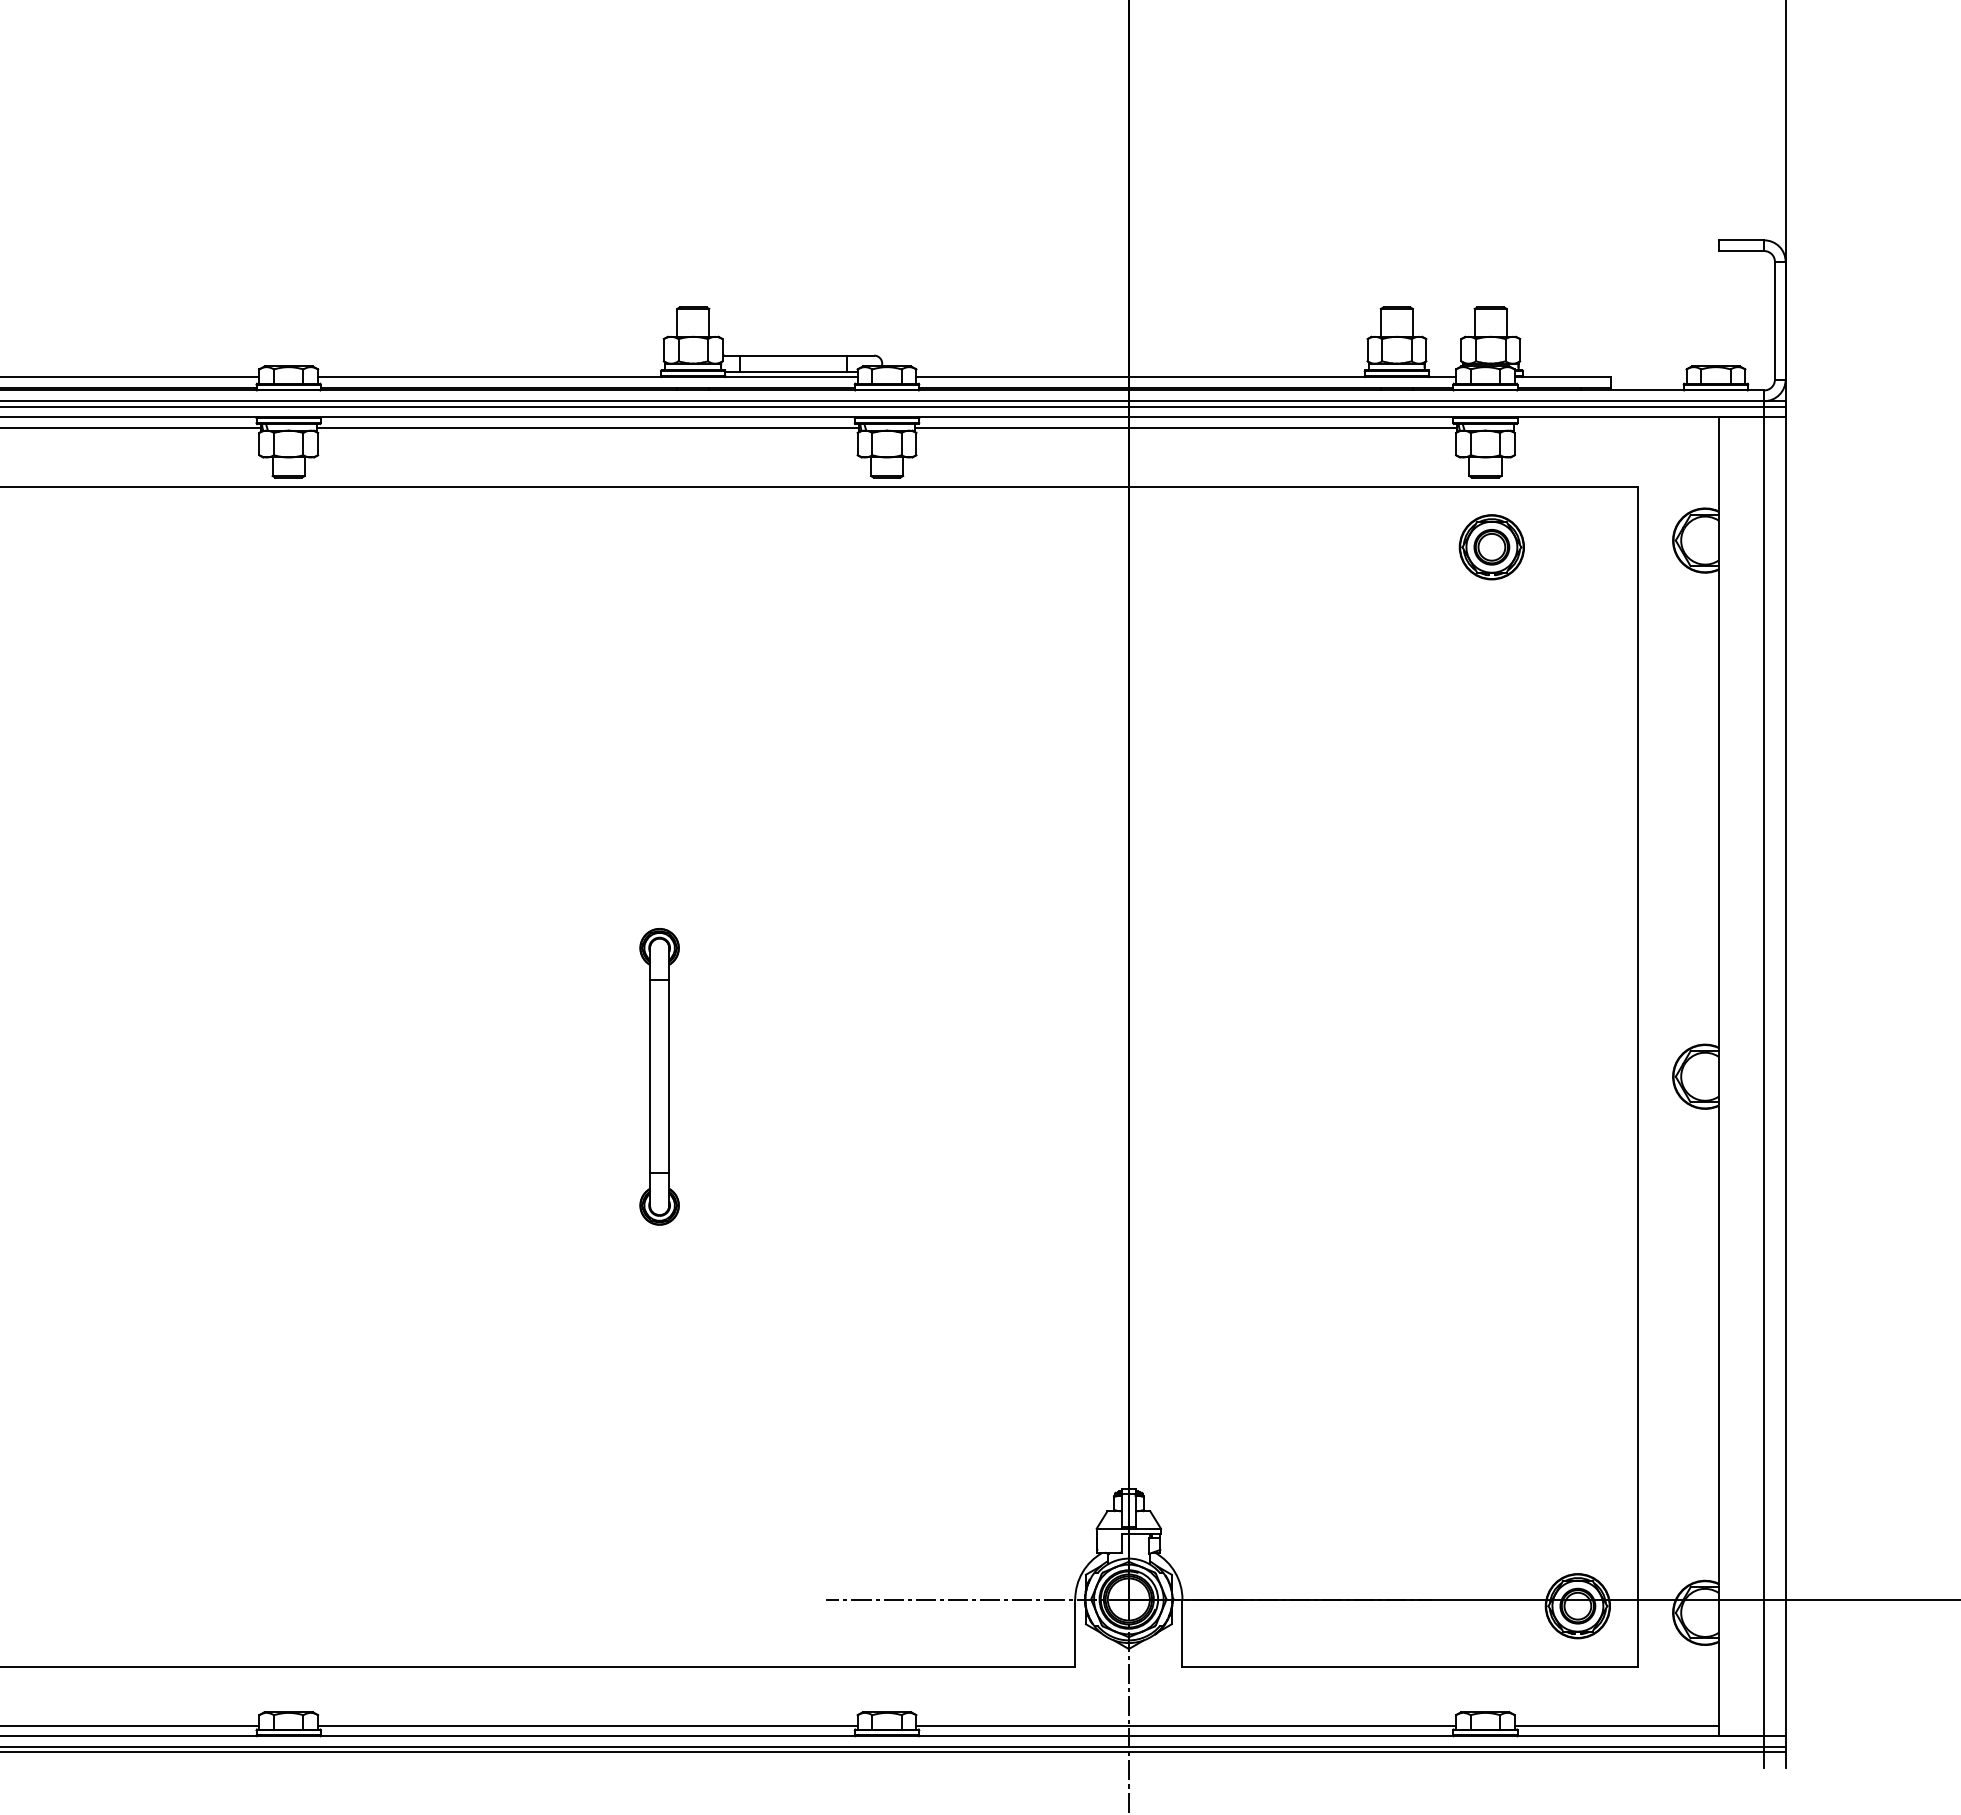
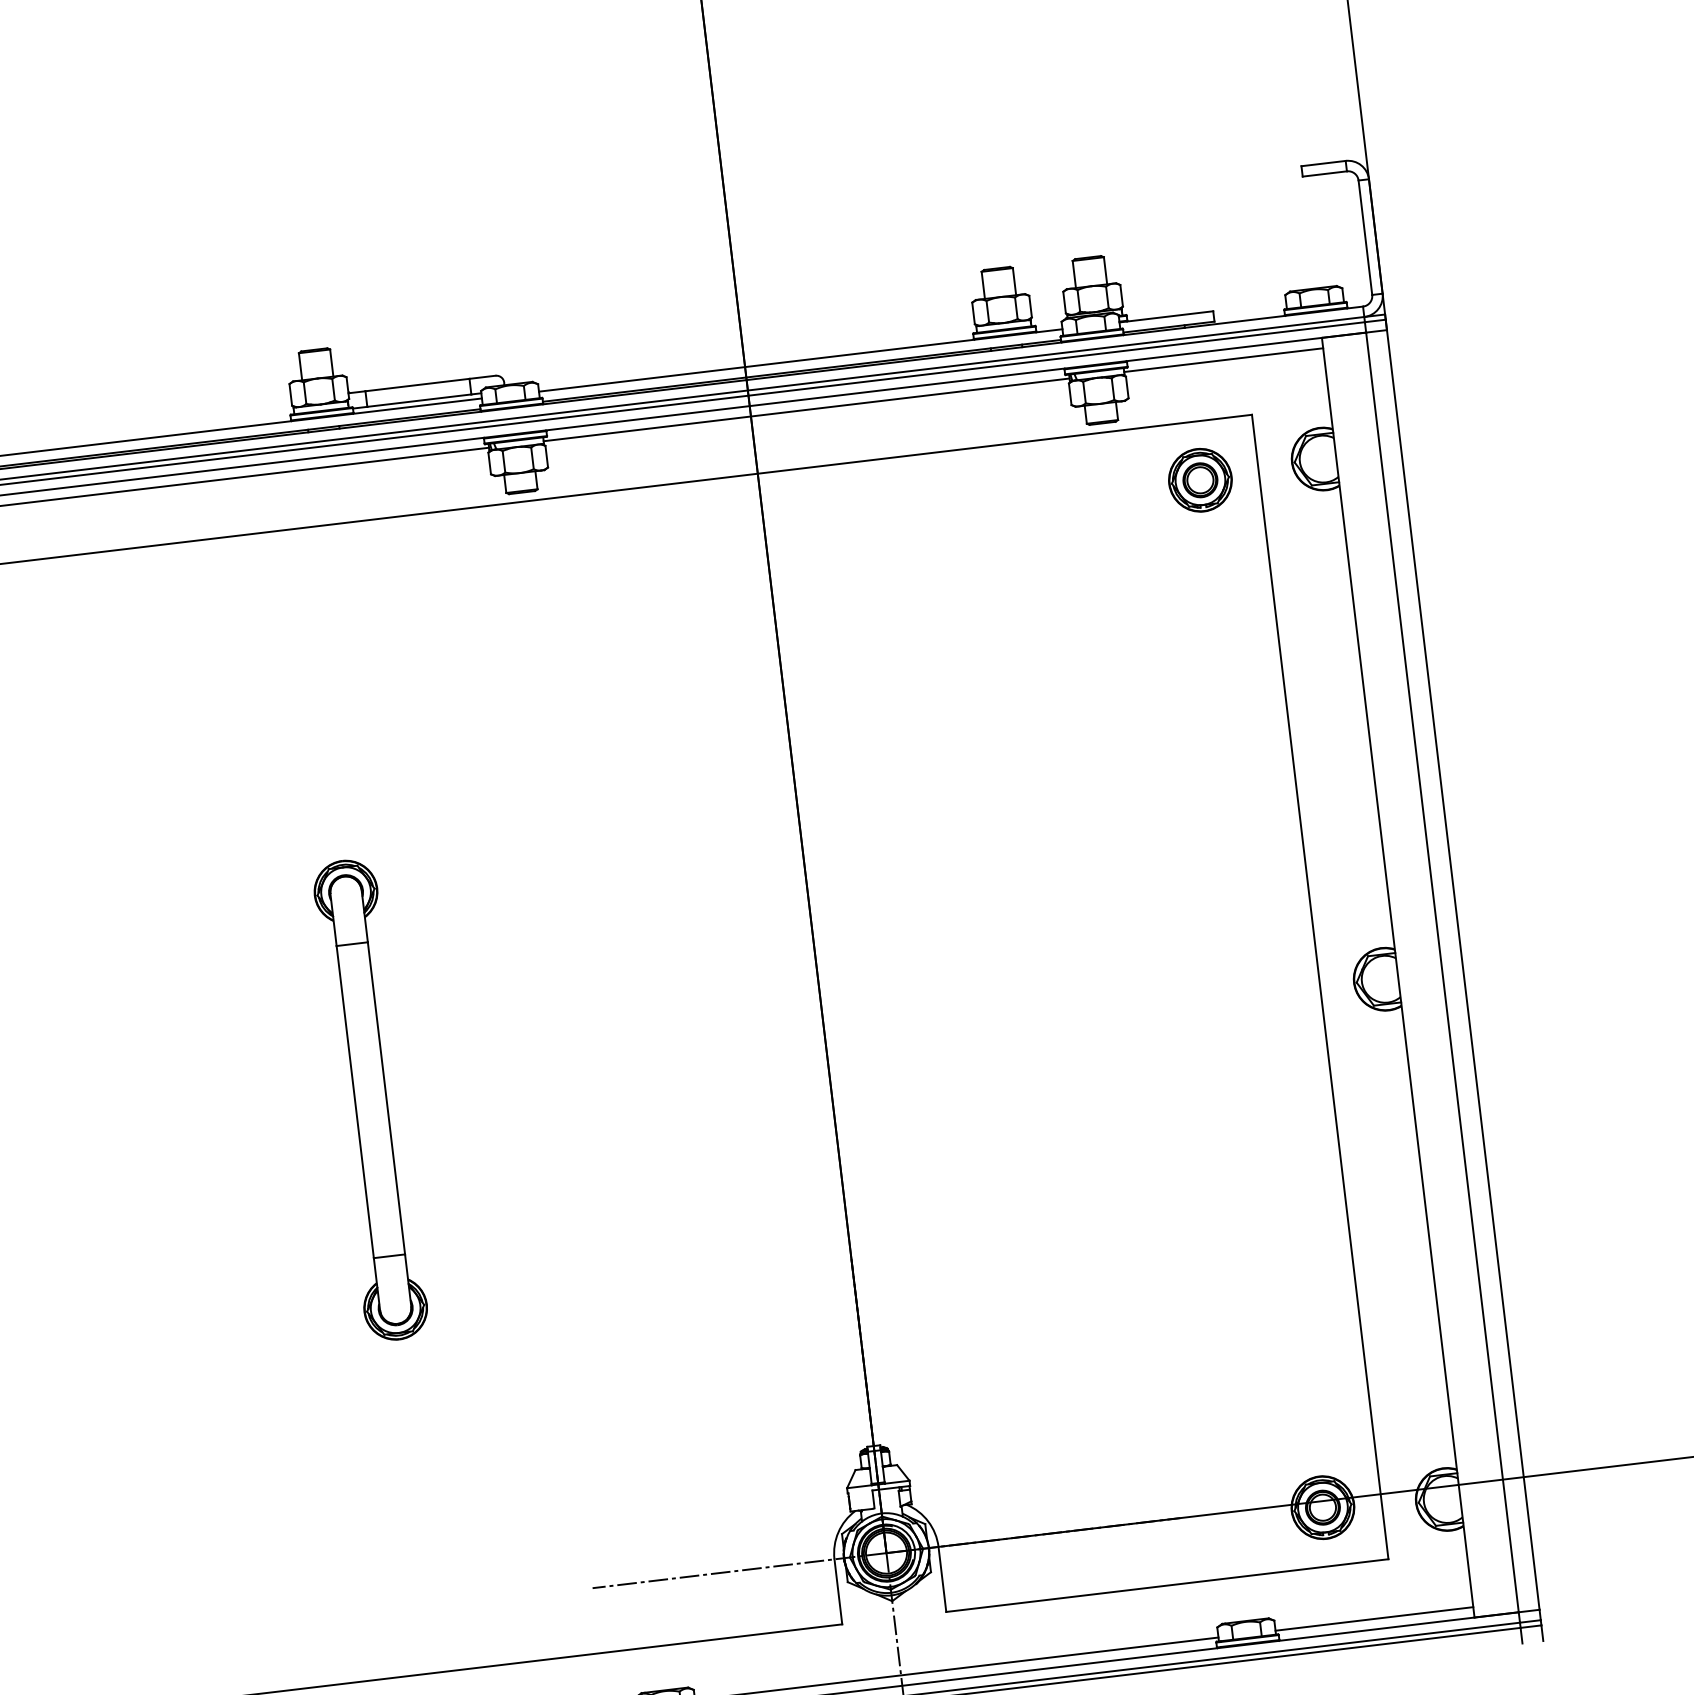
line: (1615, 428) -> (1223, 360), added
part: (1491, 547) -> (1200, 480), moved
part: (659, 1076) -> (370, 1100), size x1.67

